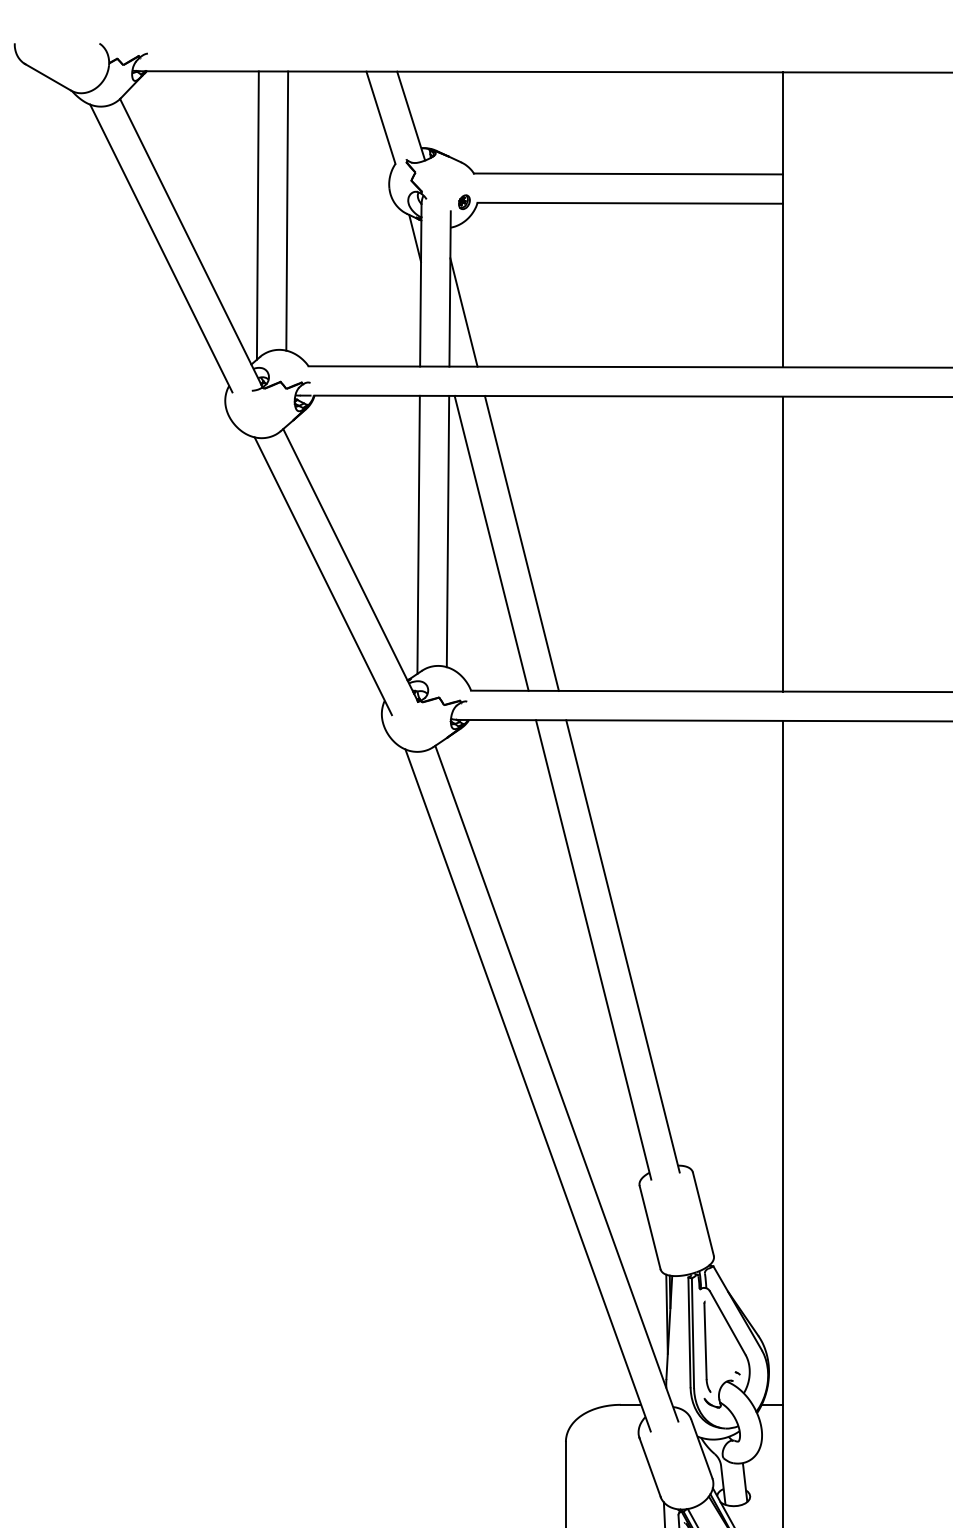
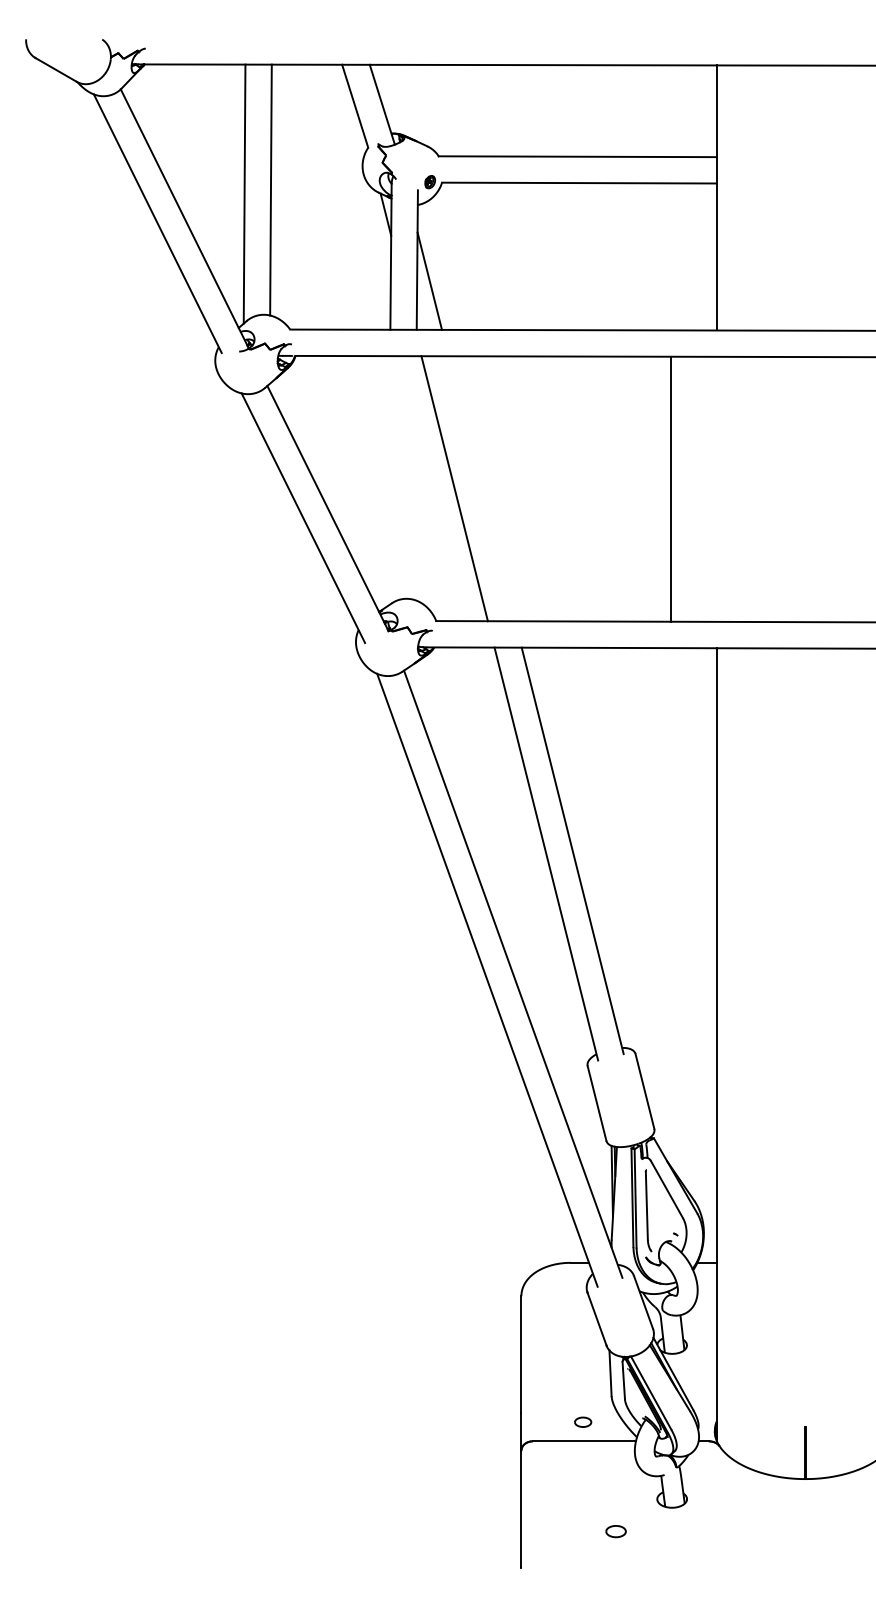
line: (448, 532) -> (415, 478), removed
line: (418, 534) -> (388, 480), removed
line: (521, 543) -> (481, 488), removed
line: (783, 543) -> (670, 488), moved

